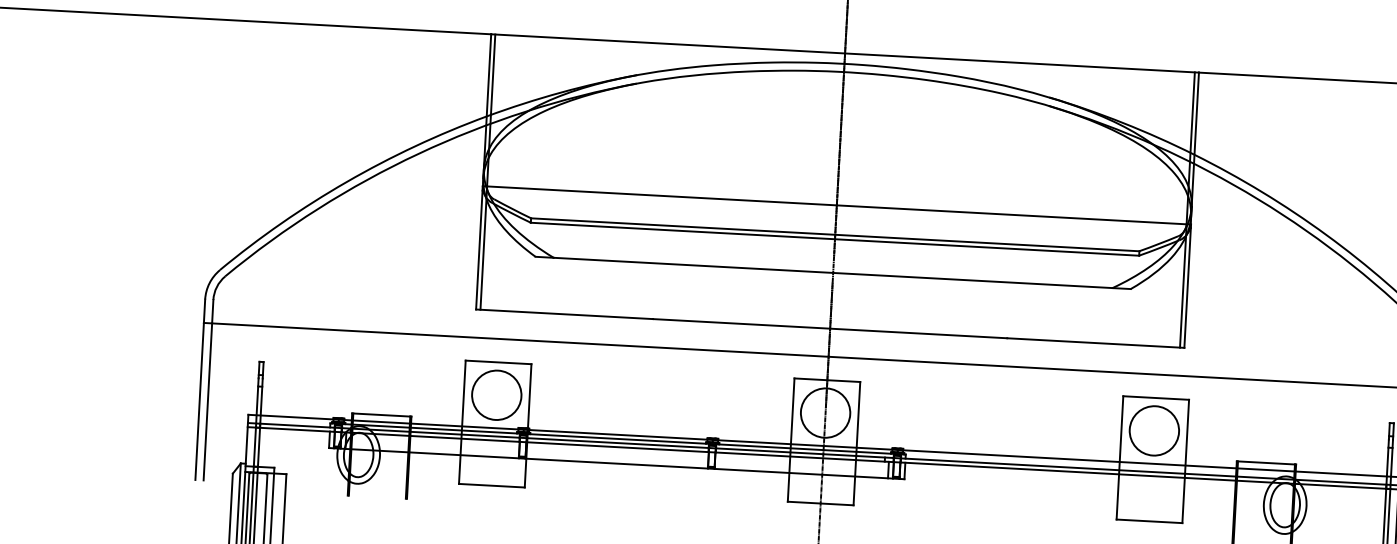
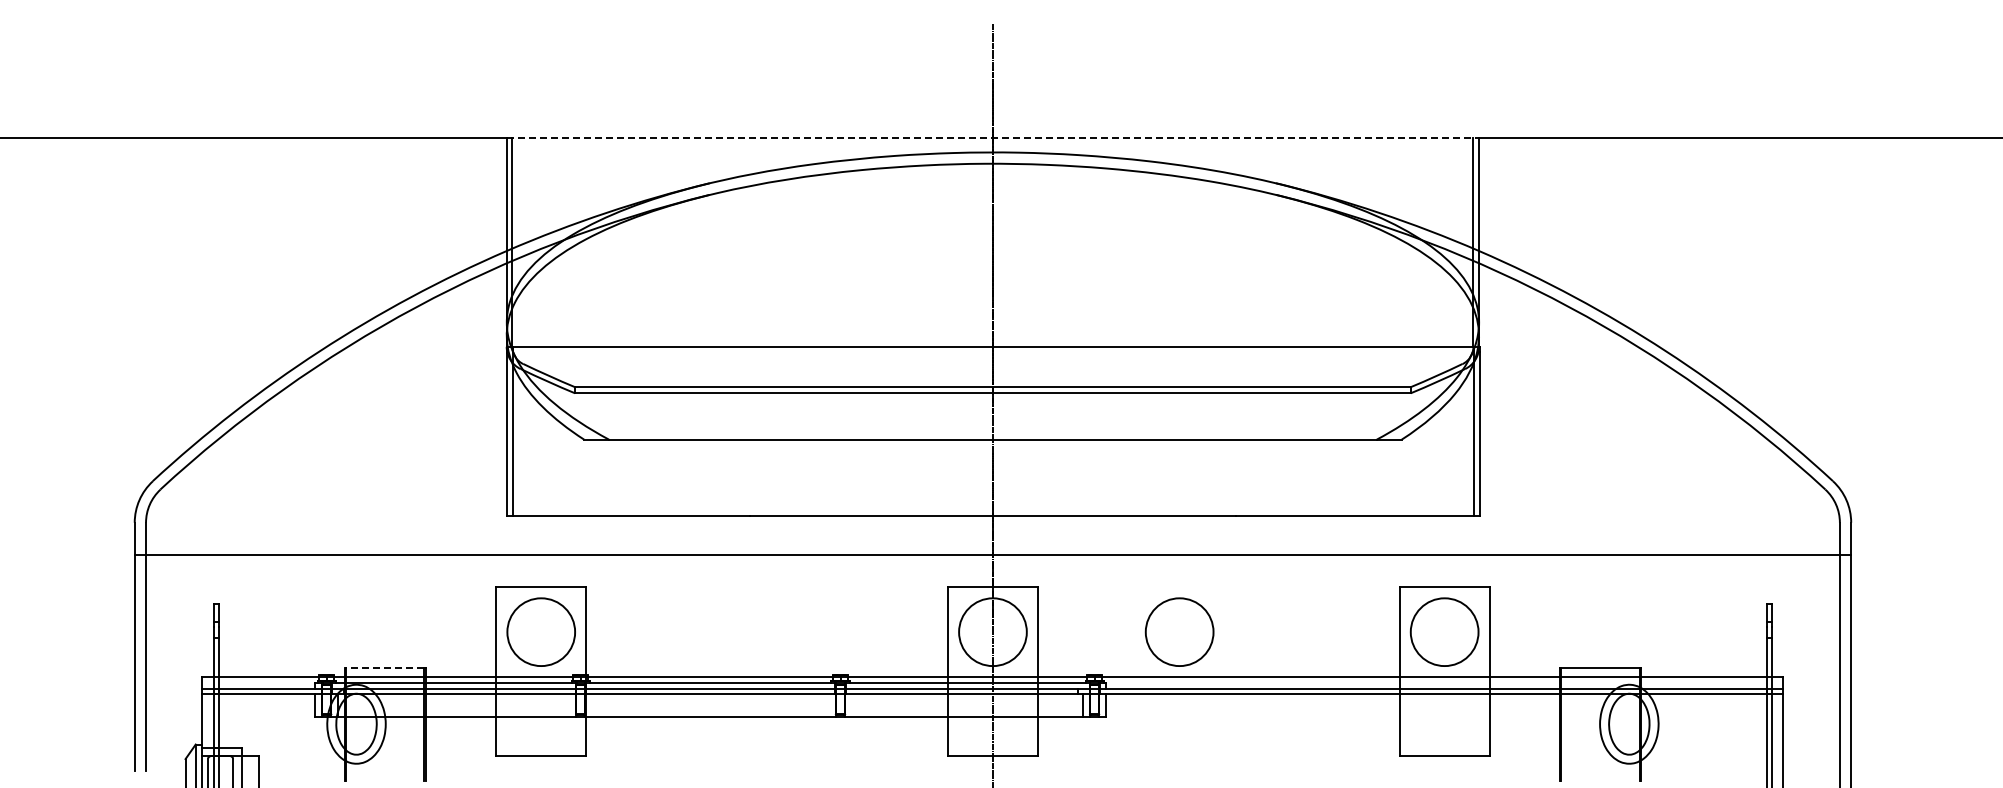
line: (845, 53) -> (993, 138), solid -> dashed
line: (381, 414) -> (384, 667), solid -> dashed
circle: (961, 419) -> (1179, 631), added

